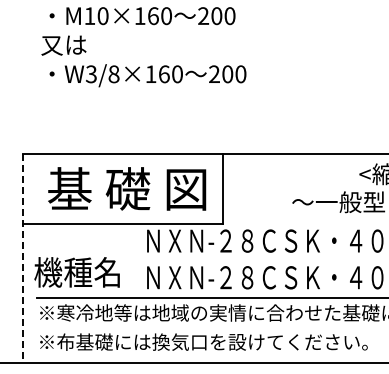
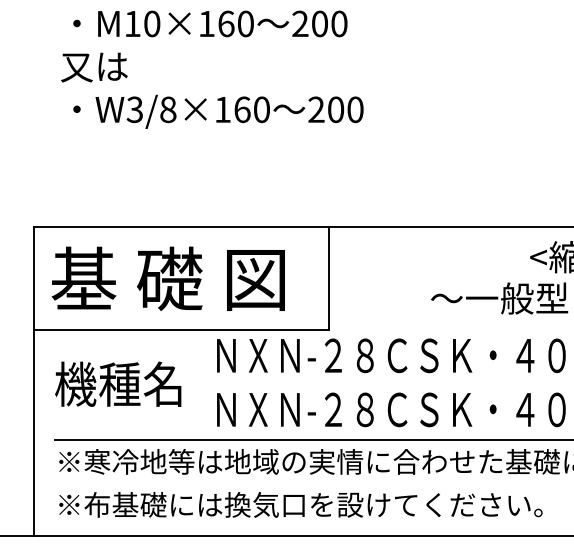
text: (127, 188) -> (168, 278), moved
line: (23, 258) -> (34, 381), dashed -> solid
text: (76, 272) -> (117, 384), moved

